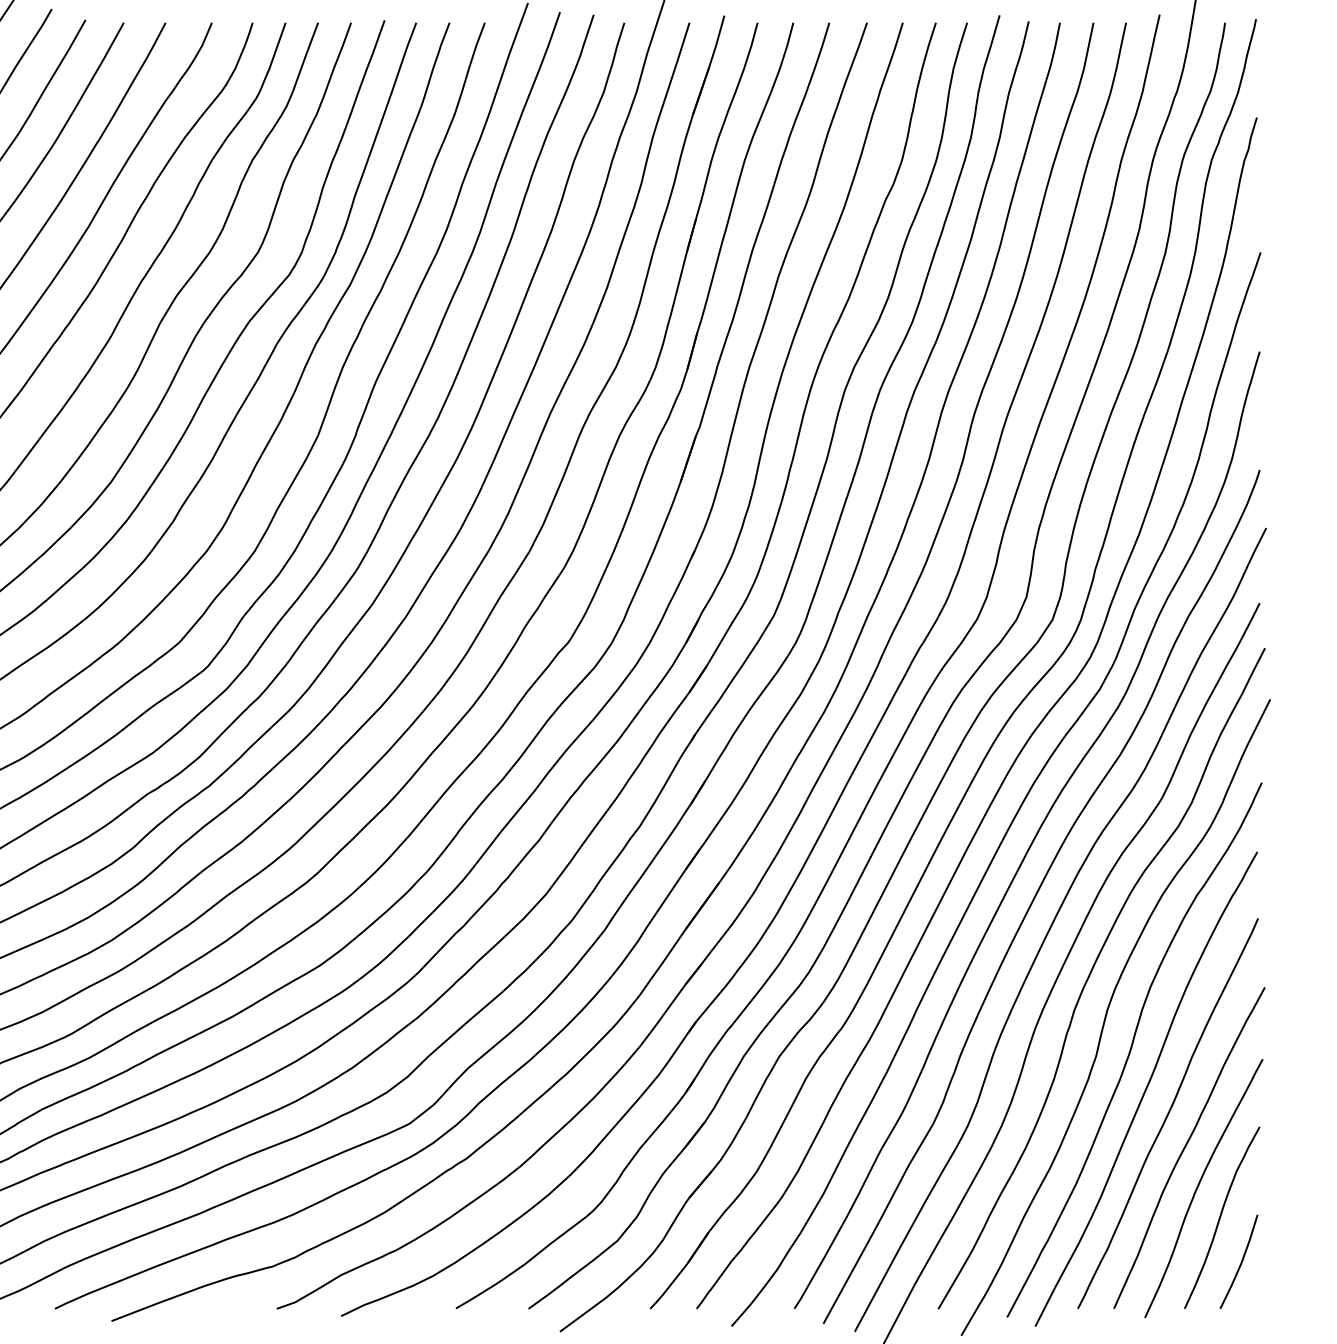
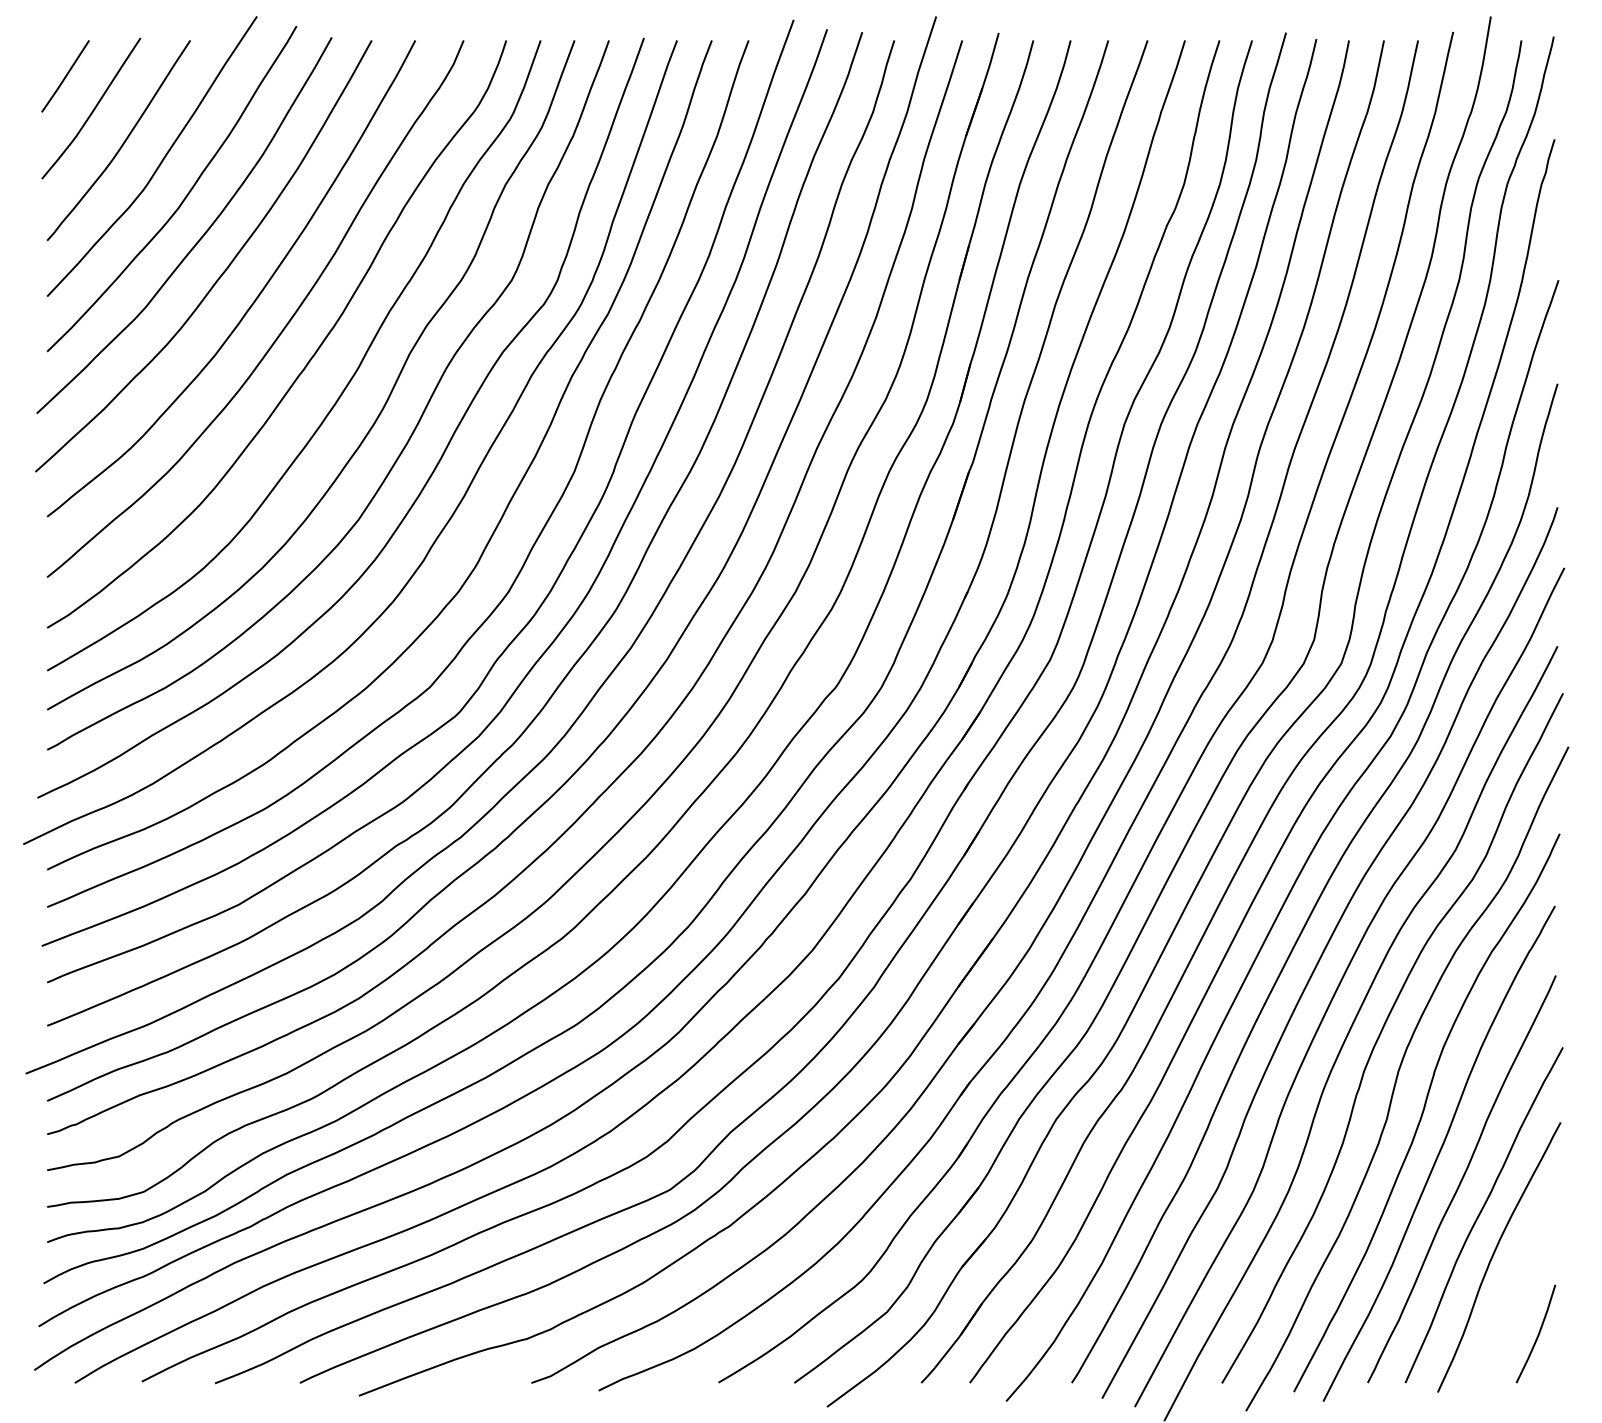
curve: (1221, 1217) -> (1517, 1287), removed

